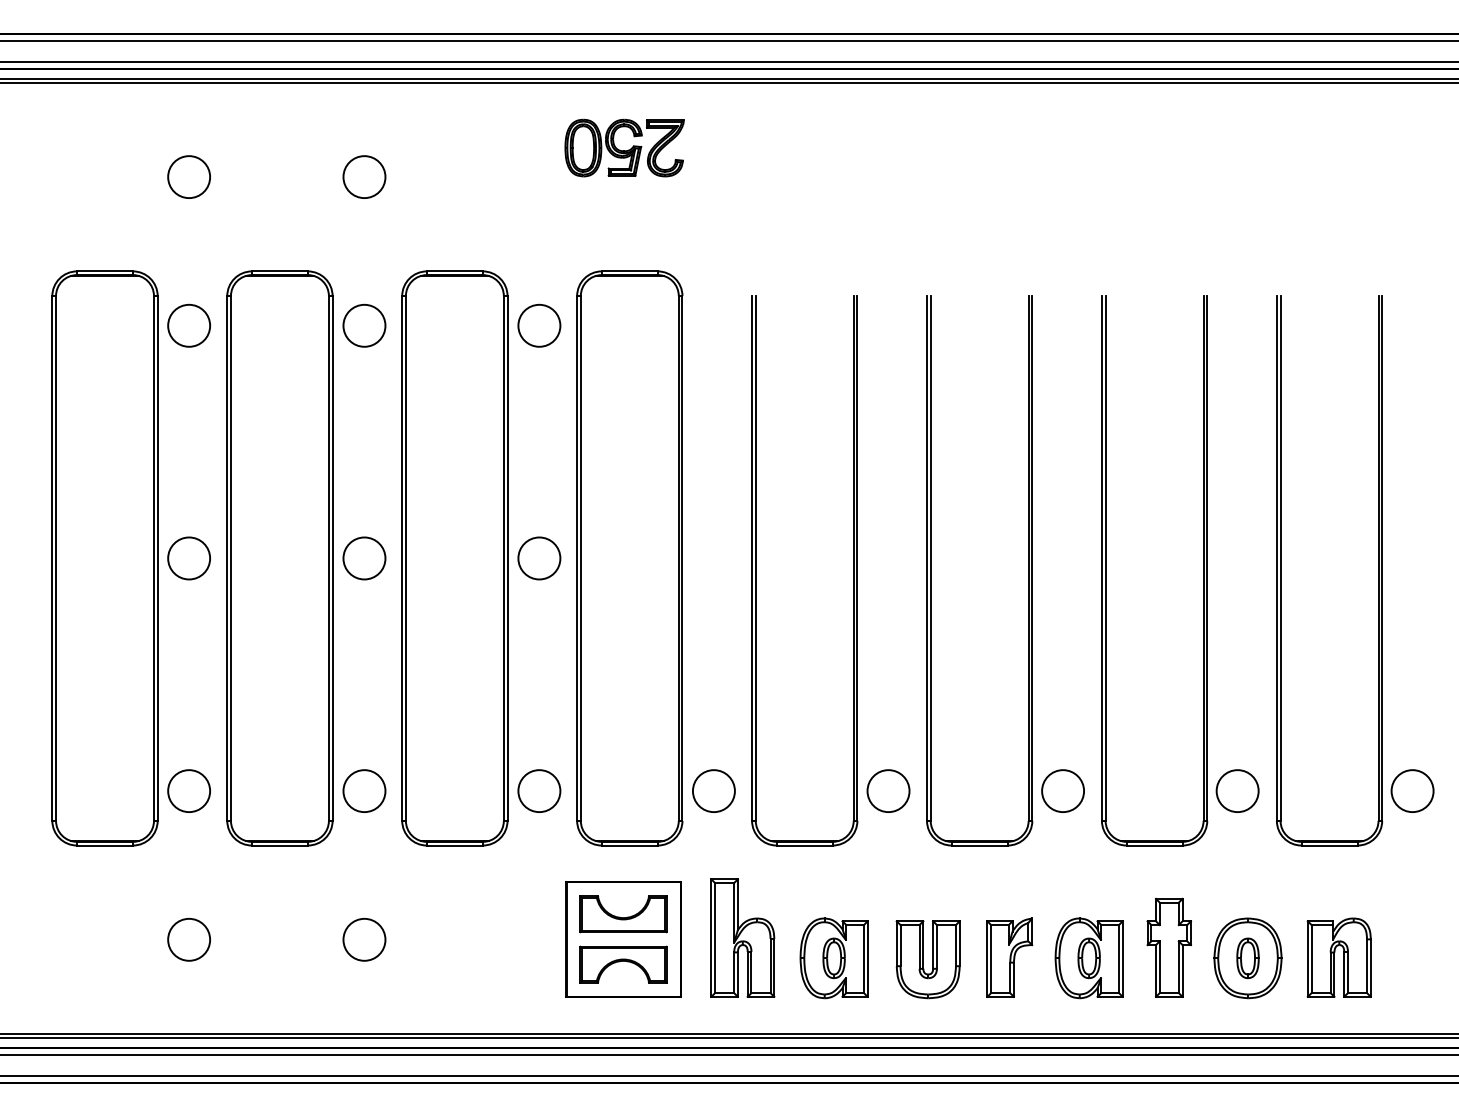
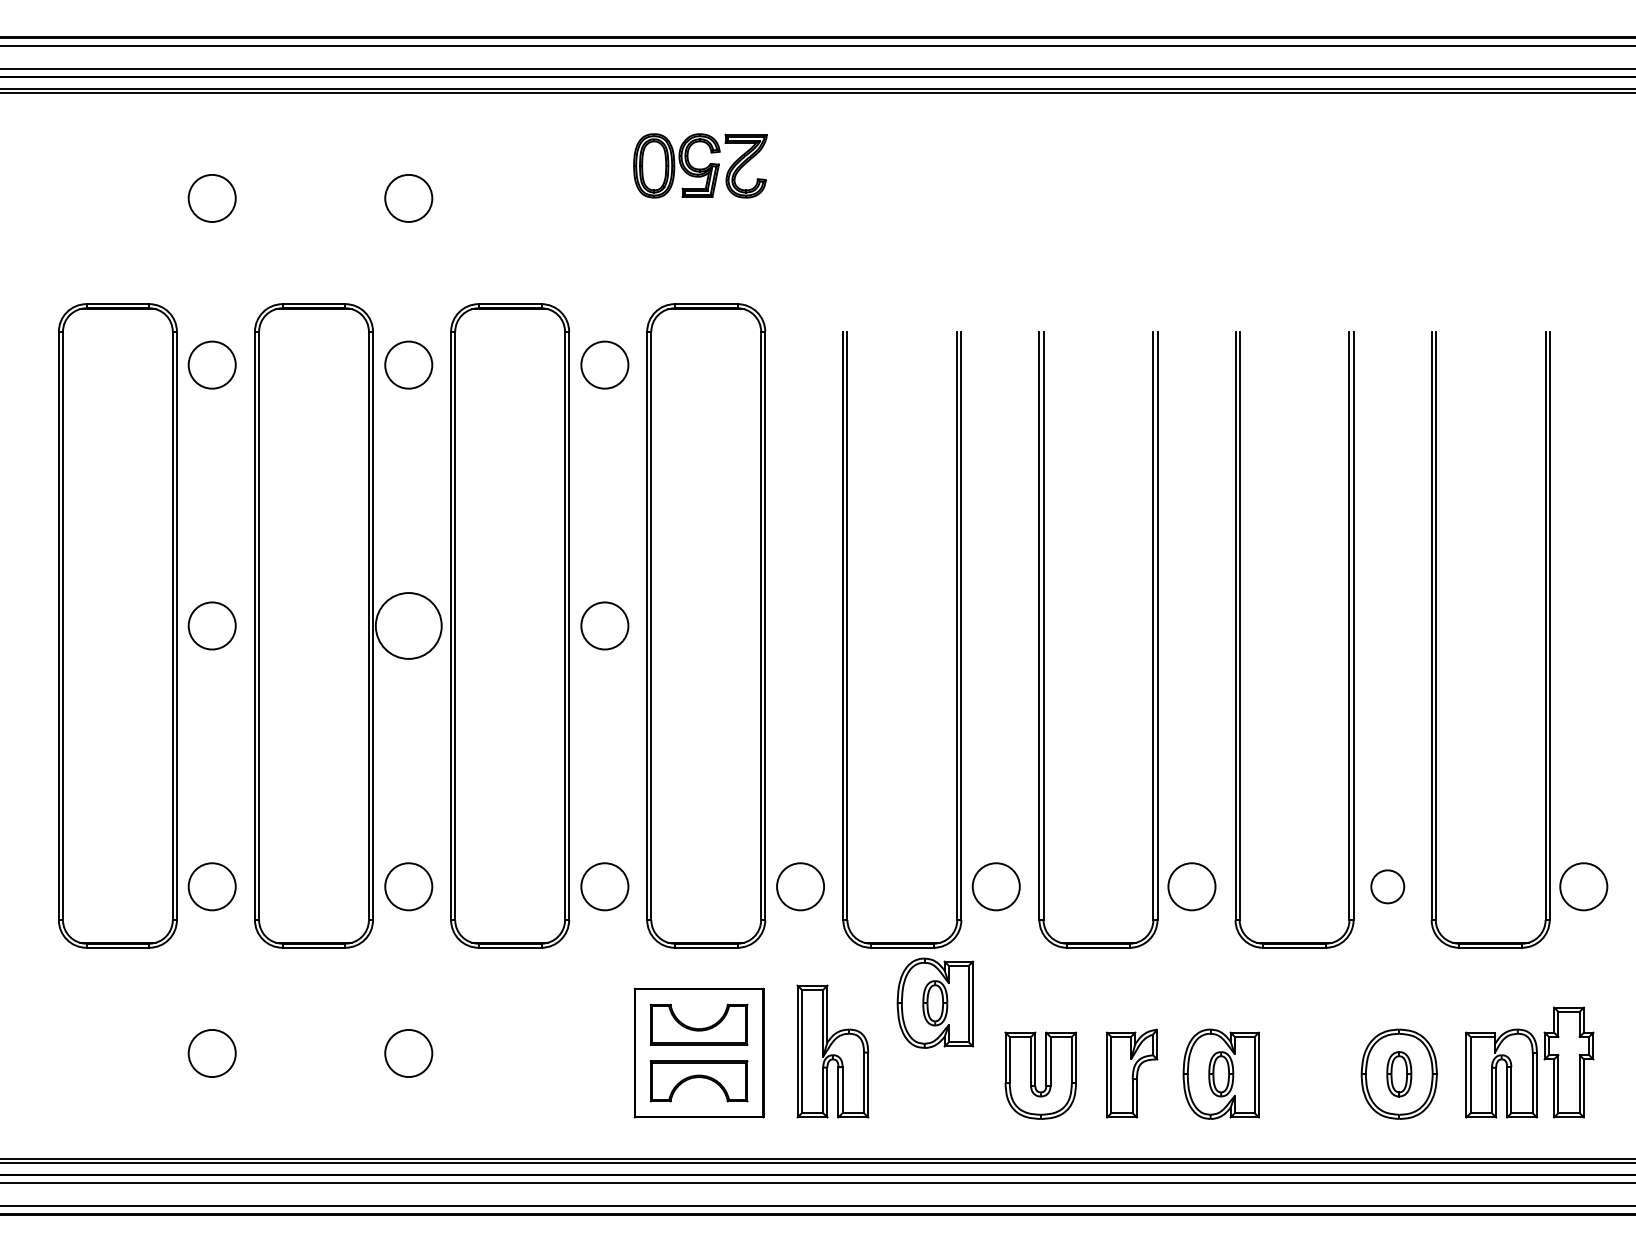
circle: (364, 558) -> (408, 625), size x1.4
circle: (1237, 790) -> (1387, 886), size x0.7
part: (1168, 947) -> (1568, 1062), moved
part: (833, 957) -> (934, 1002), moved

